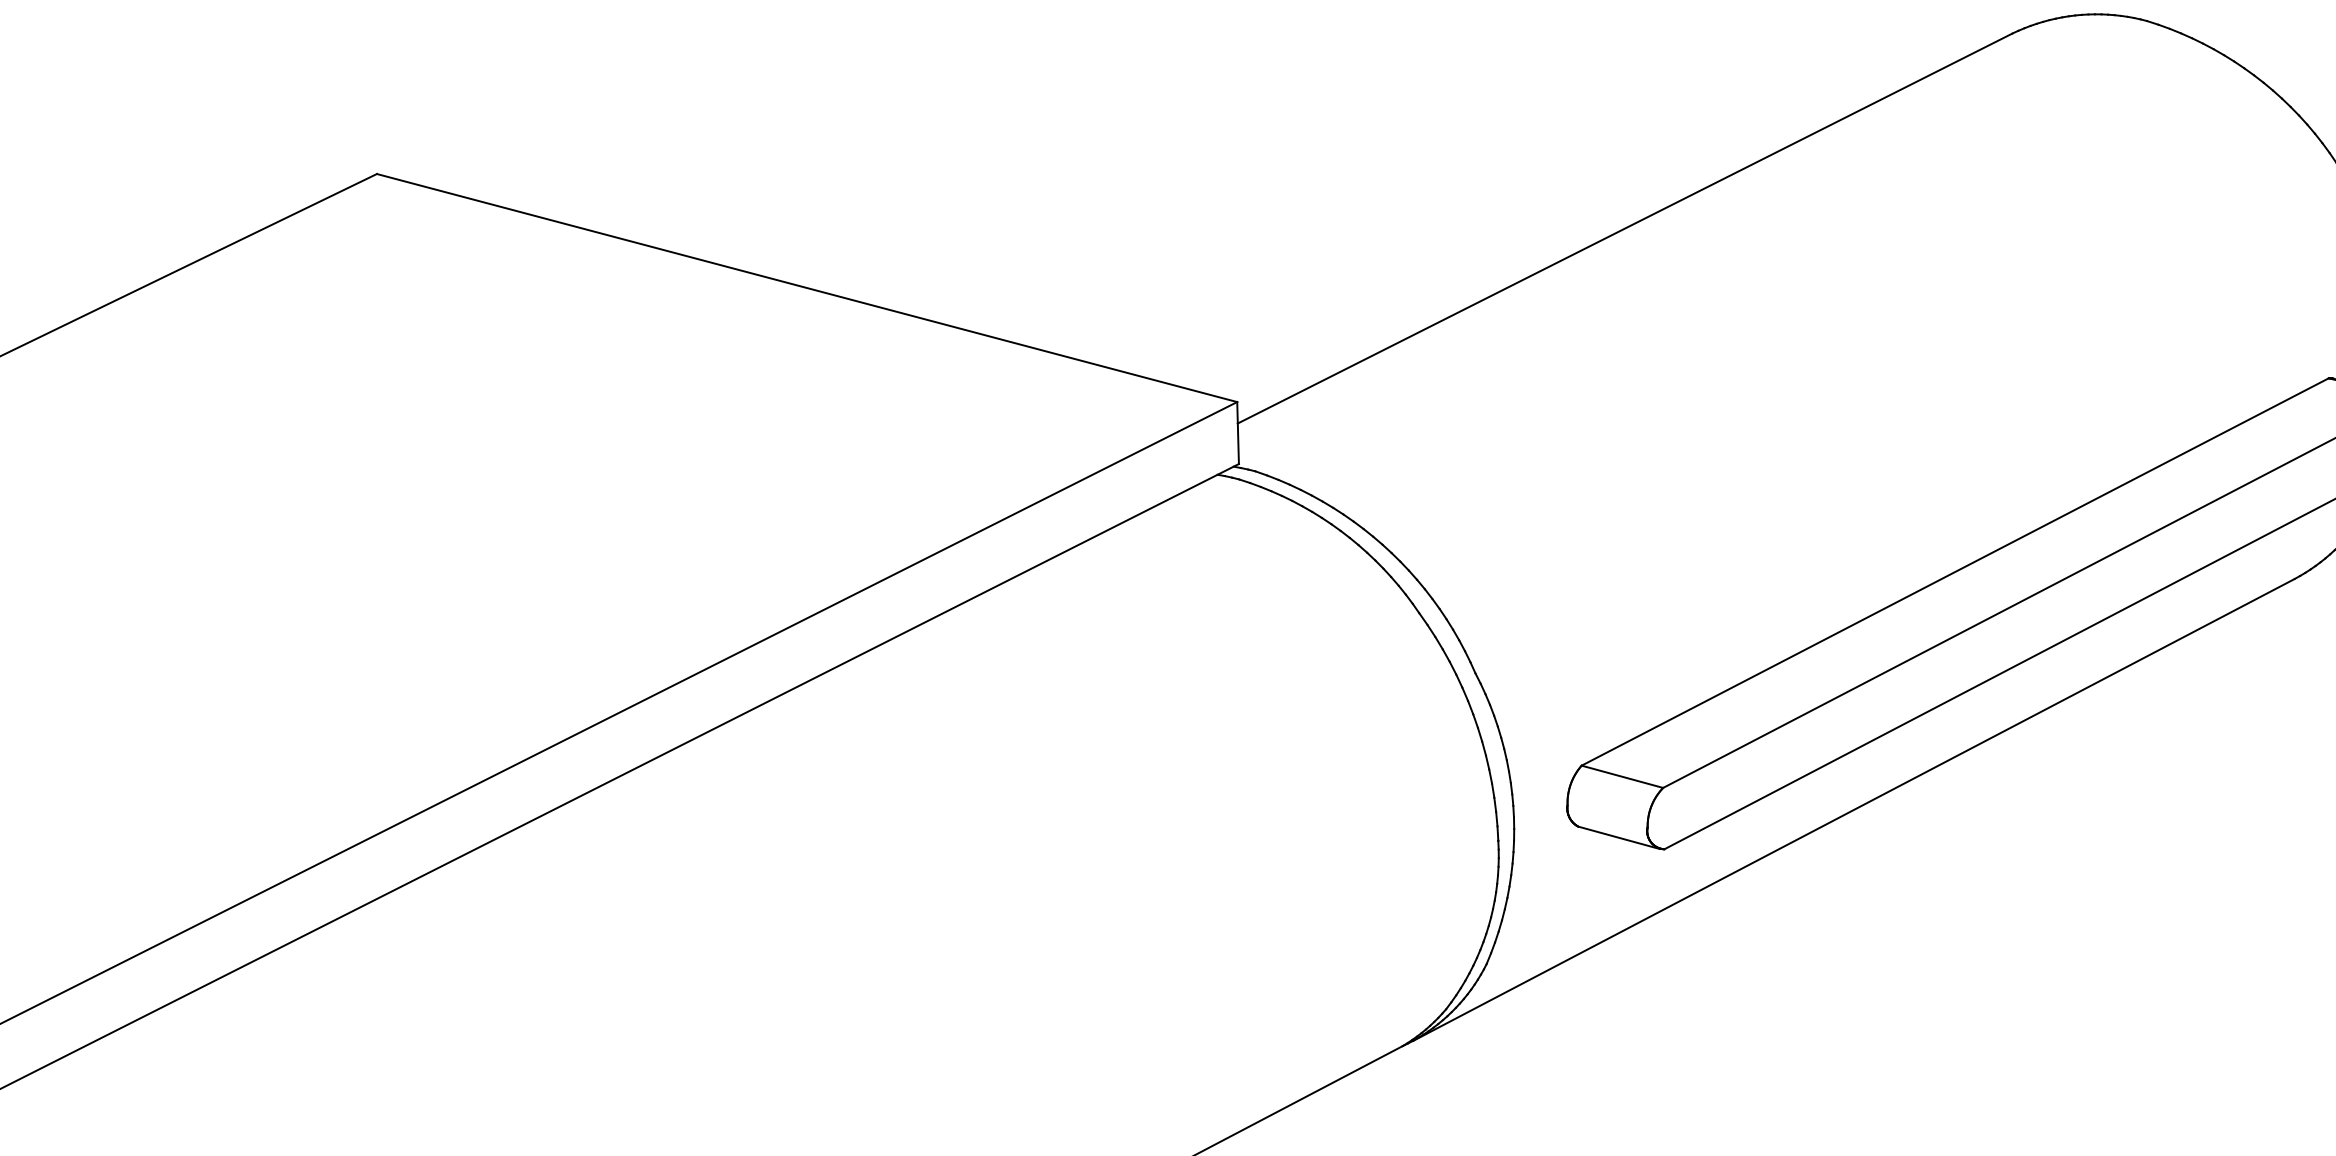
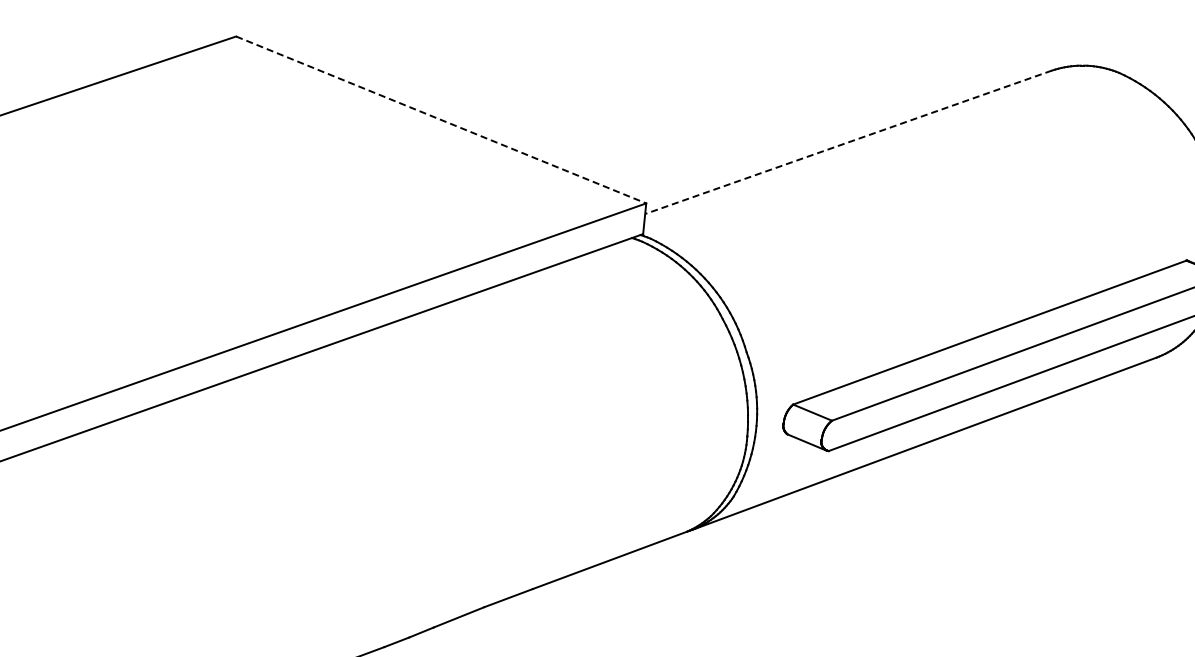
line: (1624, 228) -> (848, 142), solid -> dashed
line: (807, 289) -> (441, 120), solid -> dashed

